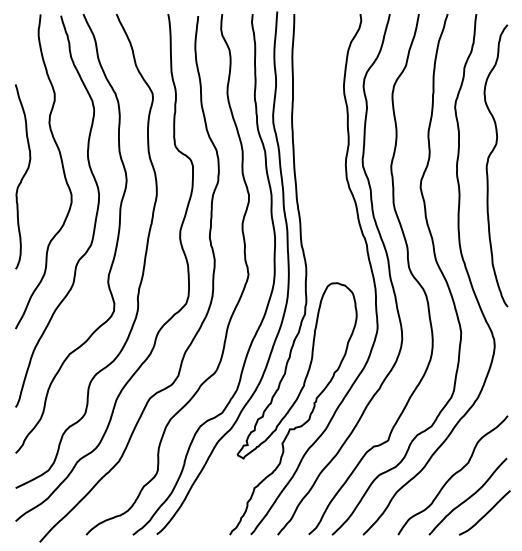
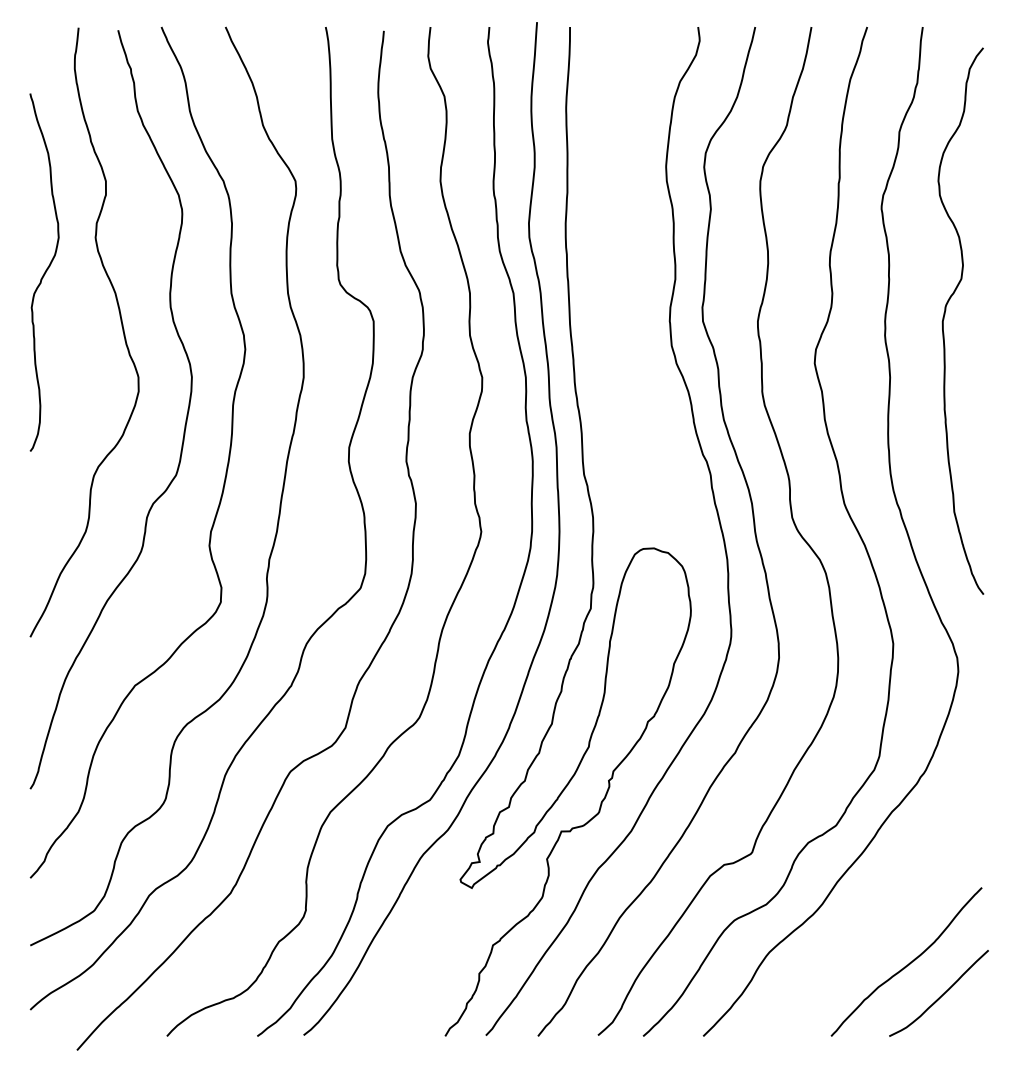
curve: (23, 176) -> (45, 271), moved
curve: (452, 475) -> (876, 920), removed

